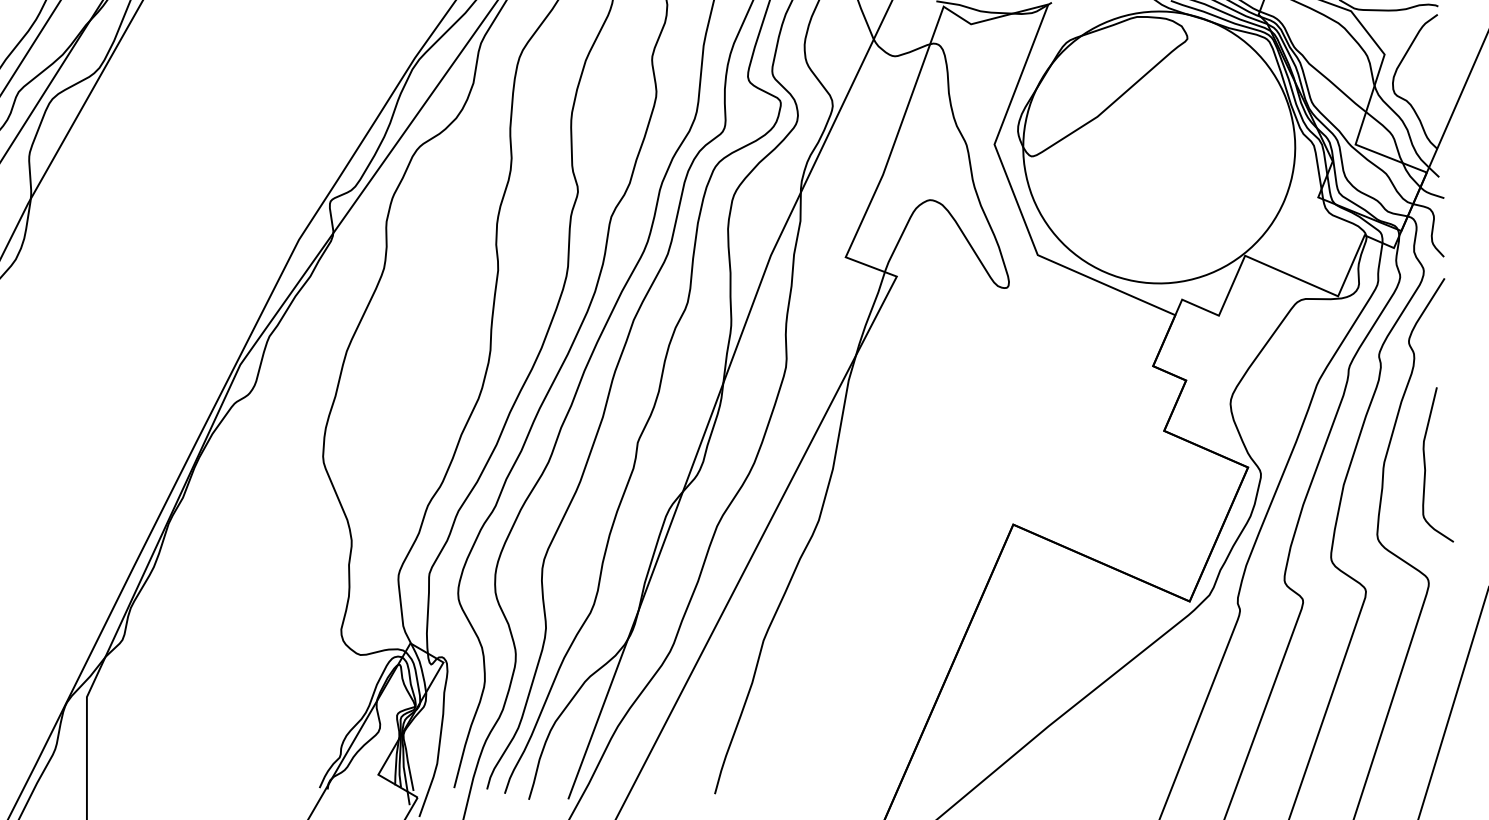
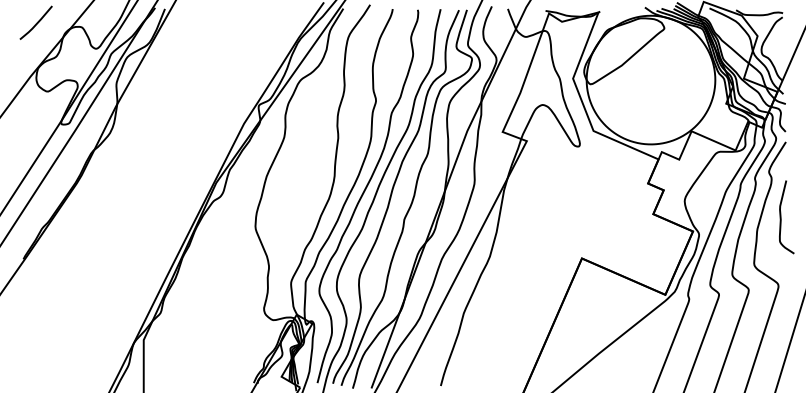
curve: (1426, 465) -> (781, 217), moved

